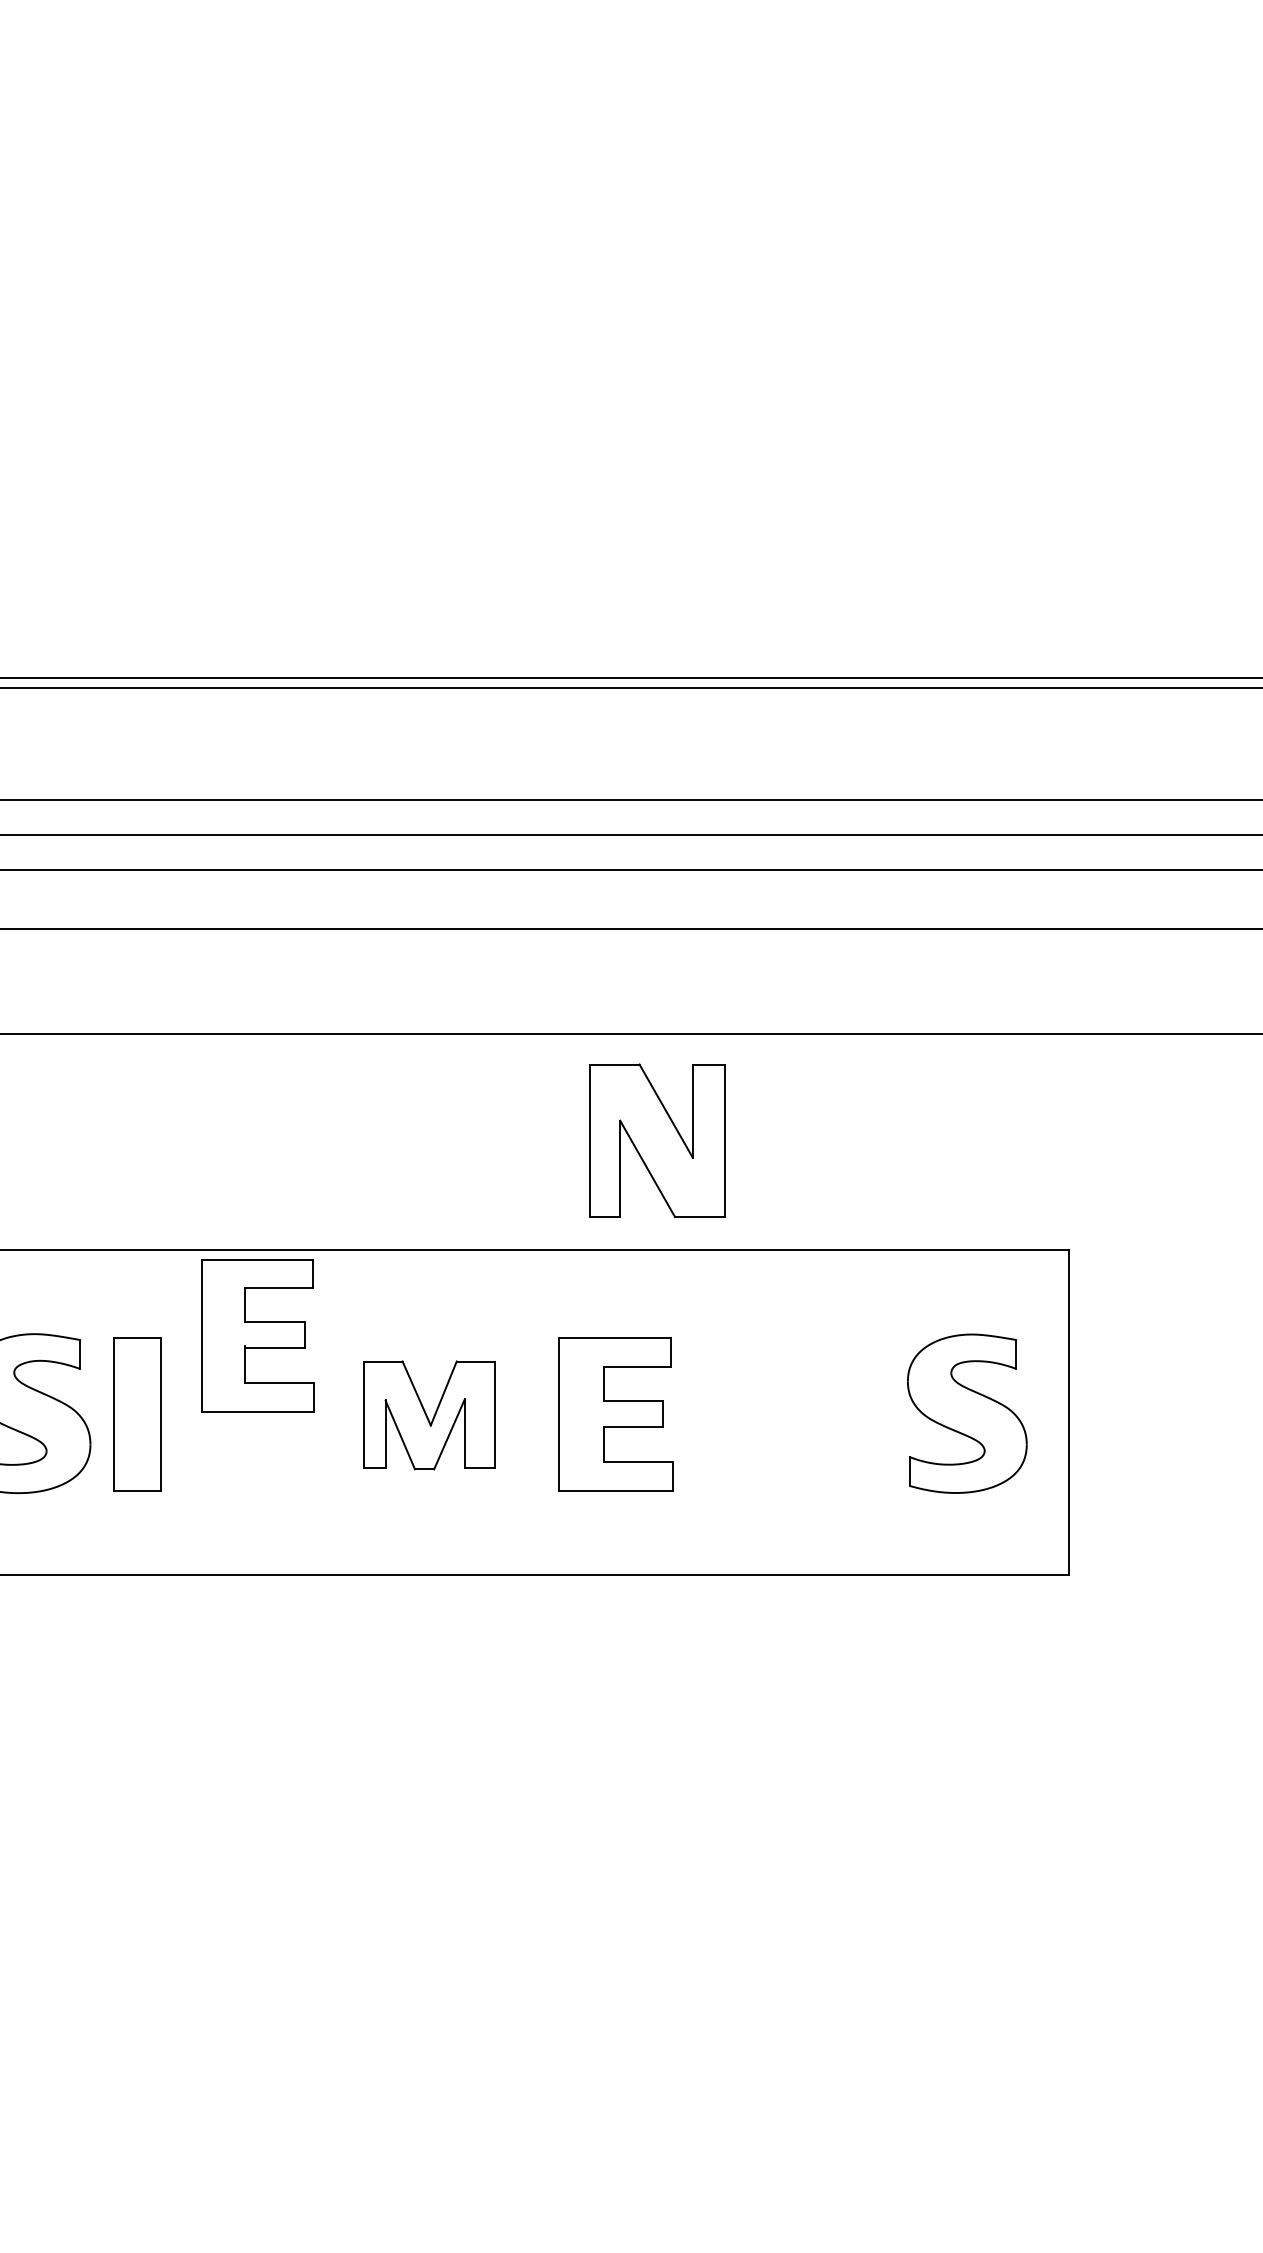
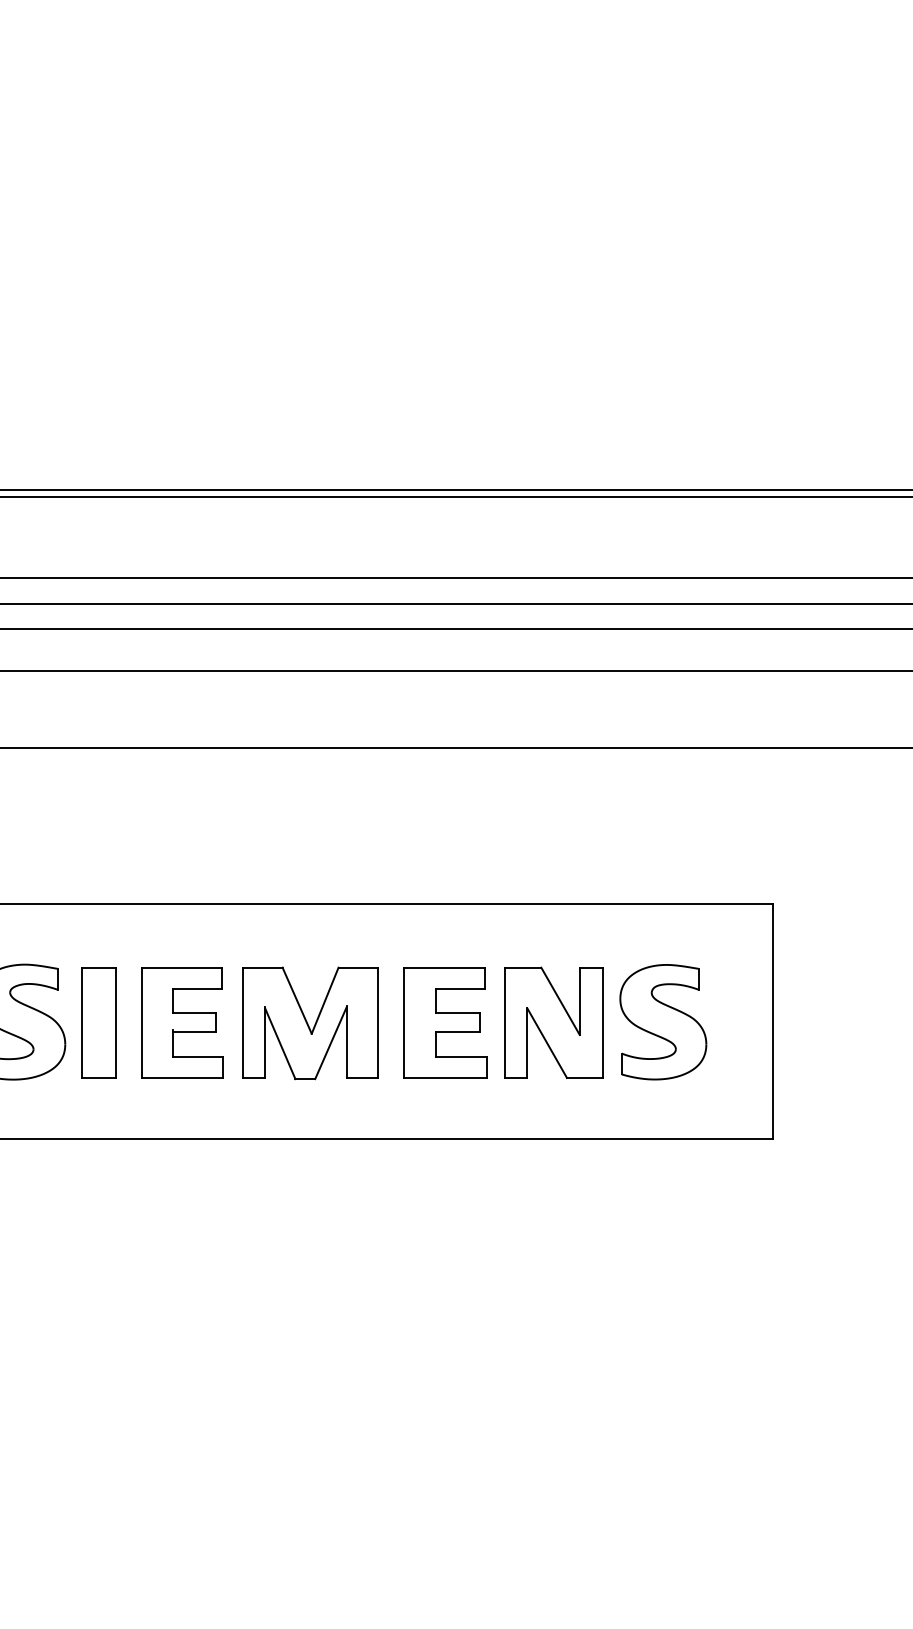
part: (656, 1140) -> (553, 1022), moved
part: (258, 1335) -> (182, 1022), moved
part: (967, 1414) -> (663, 1022), moved
part: (429, 1415) -> (310, 1023), size x1.43

